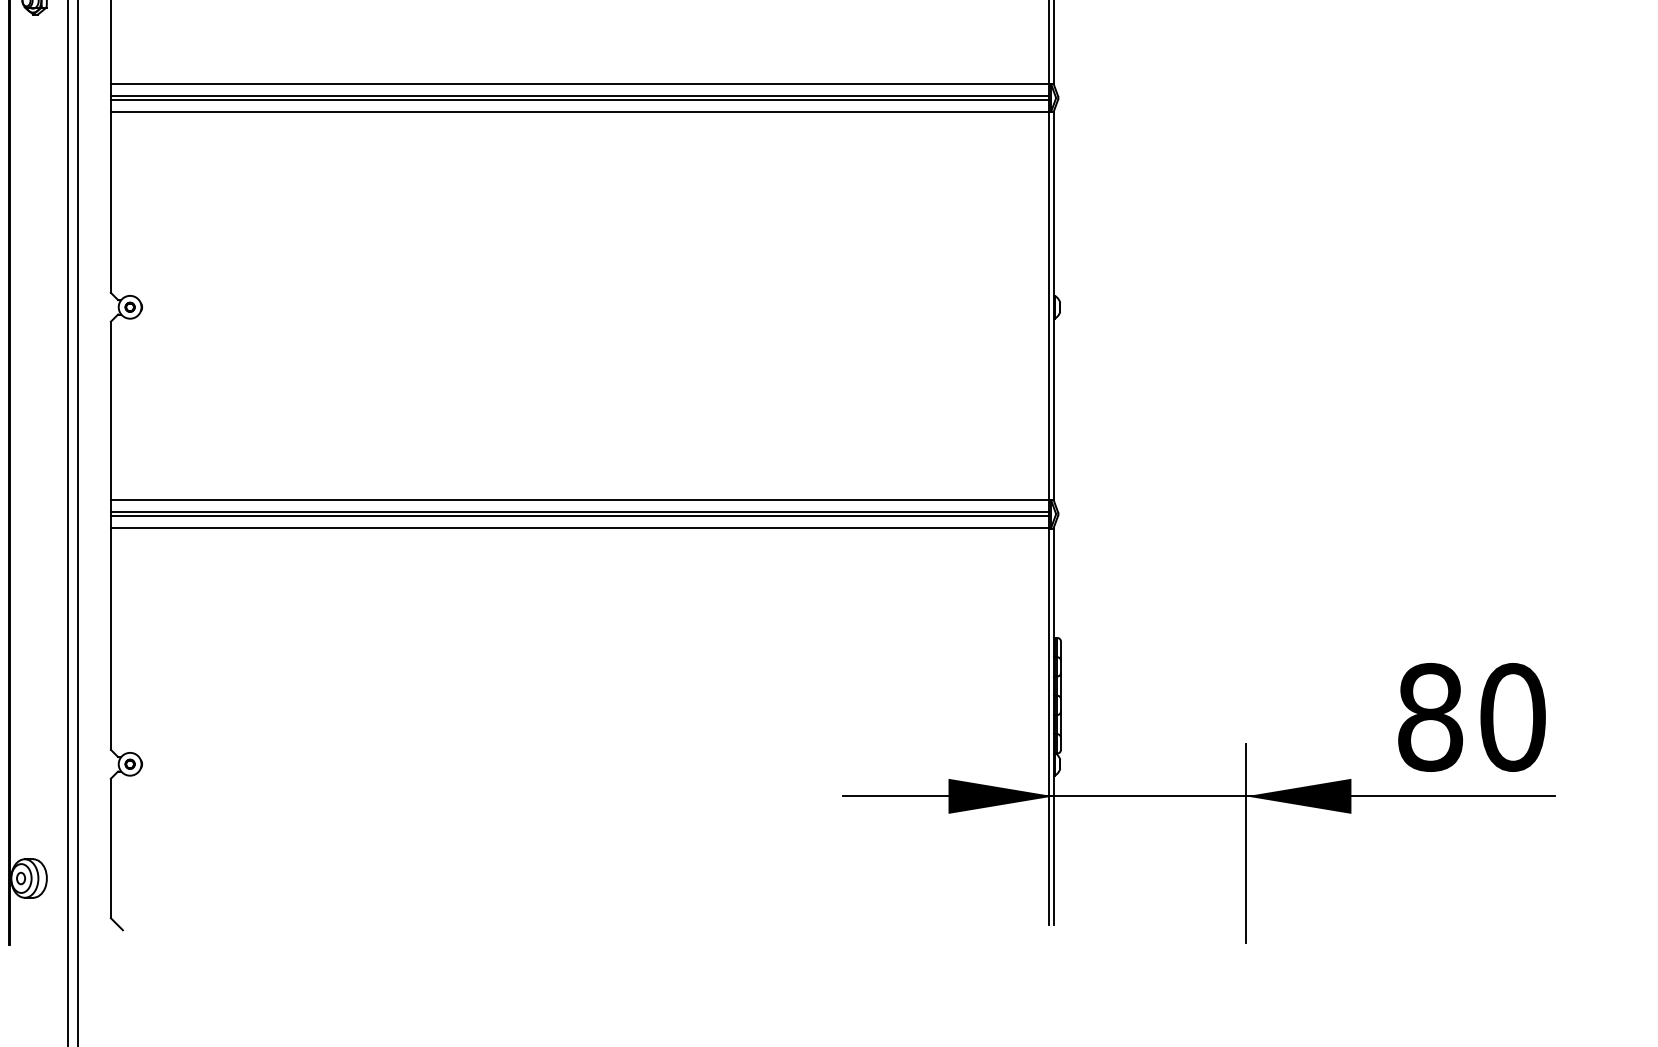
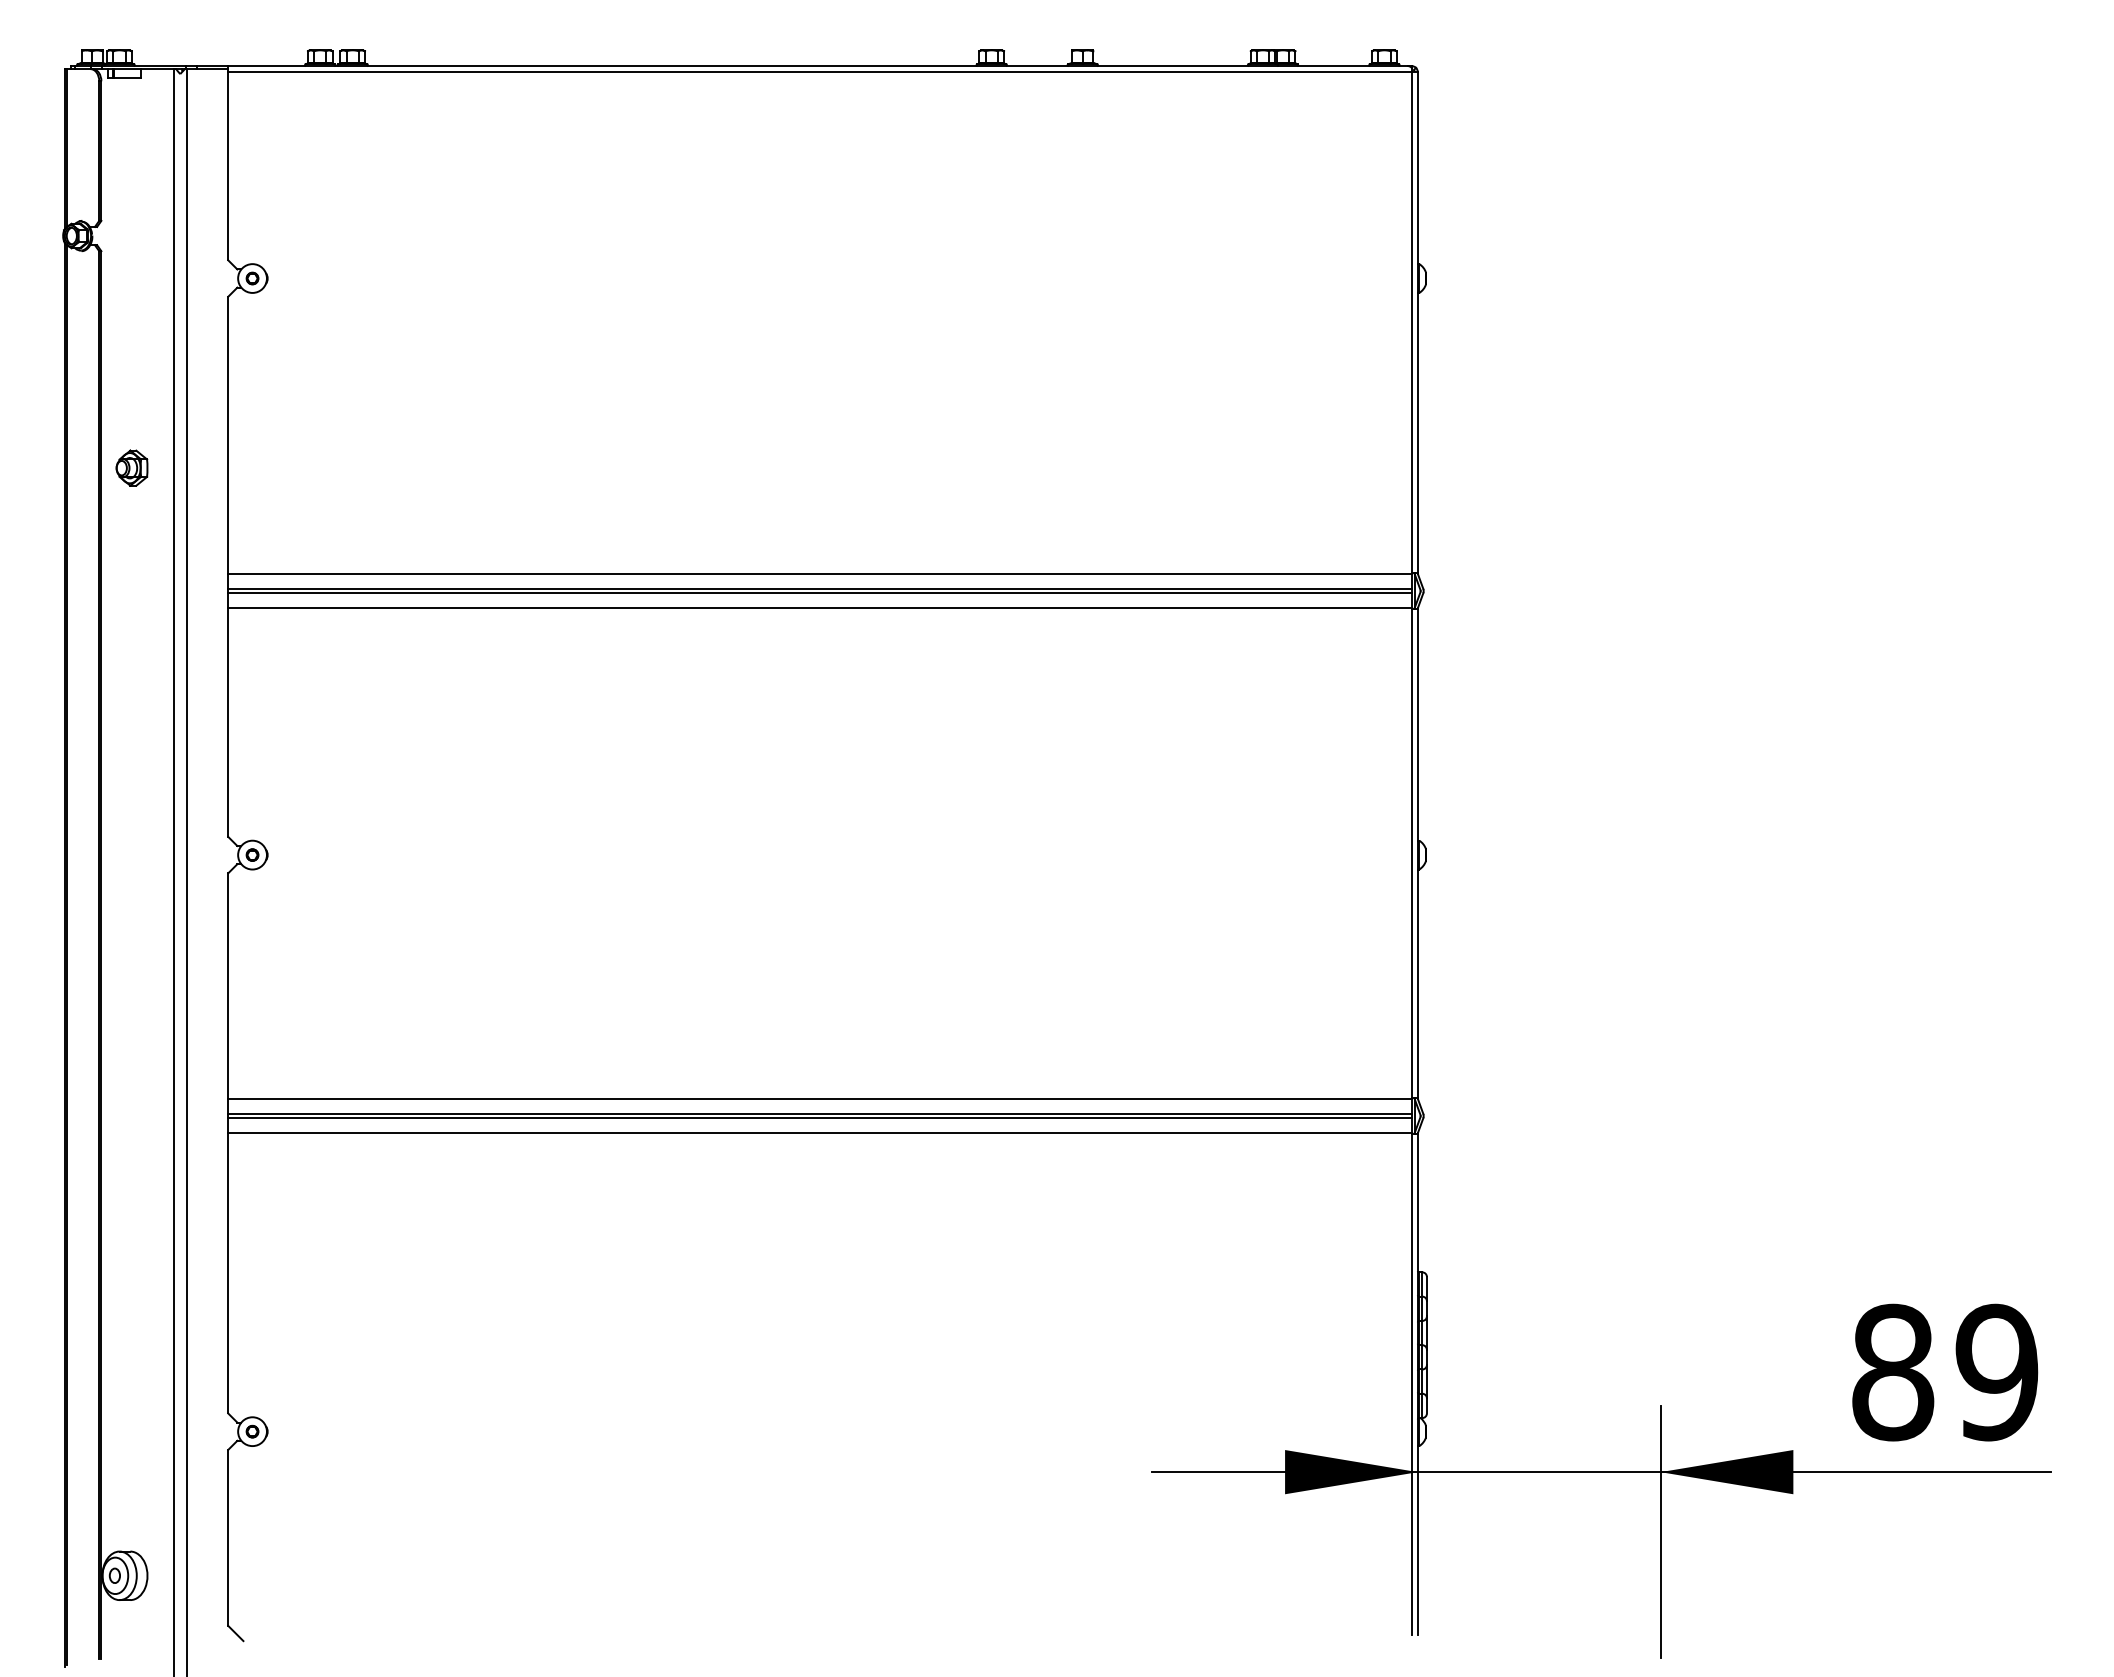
text: (1512, 717) -> (1996, 1372), 80 -> 89

